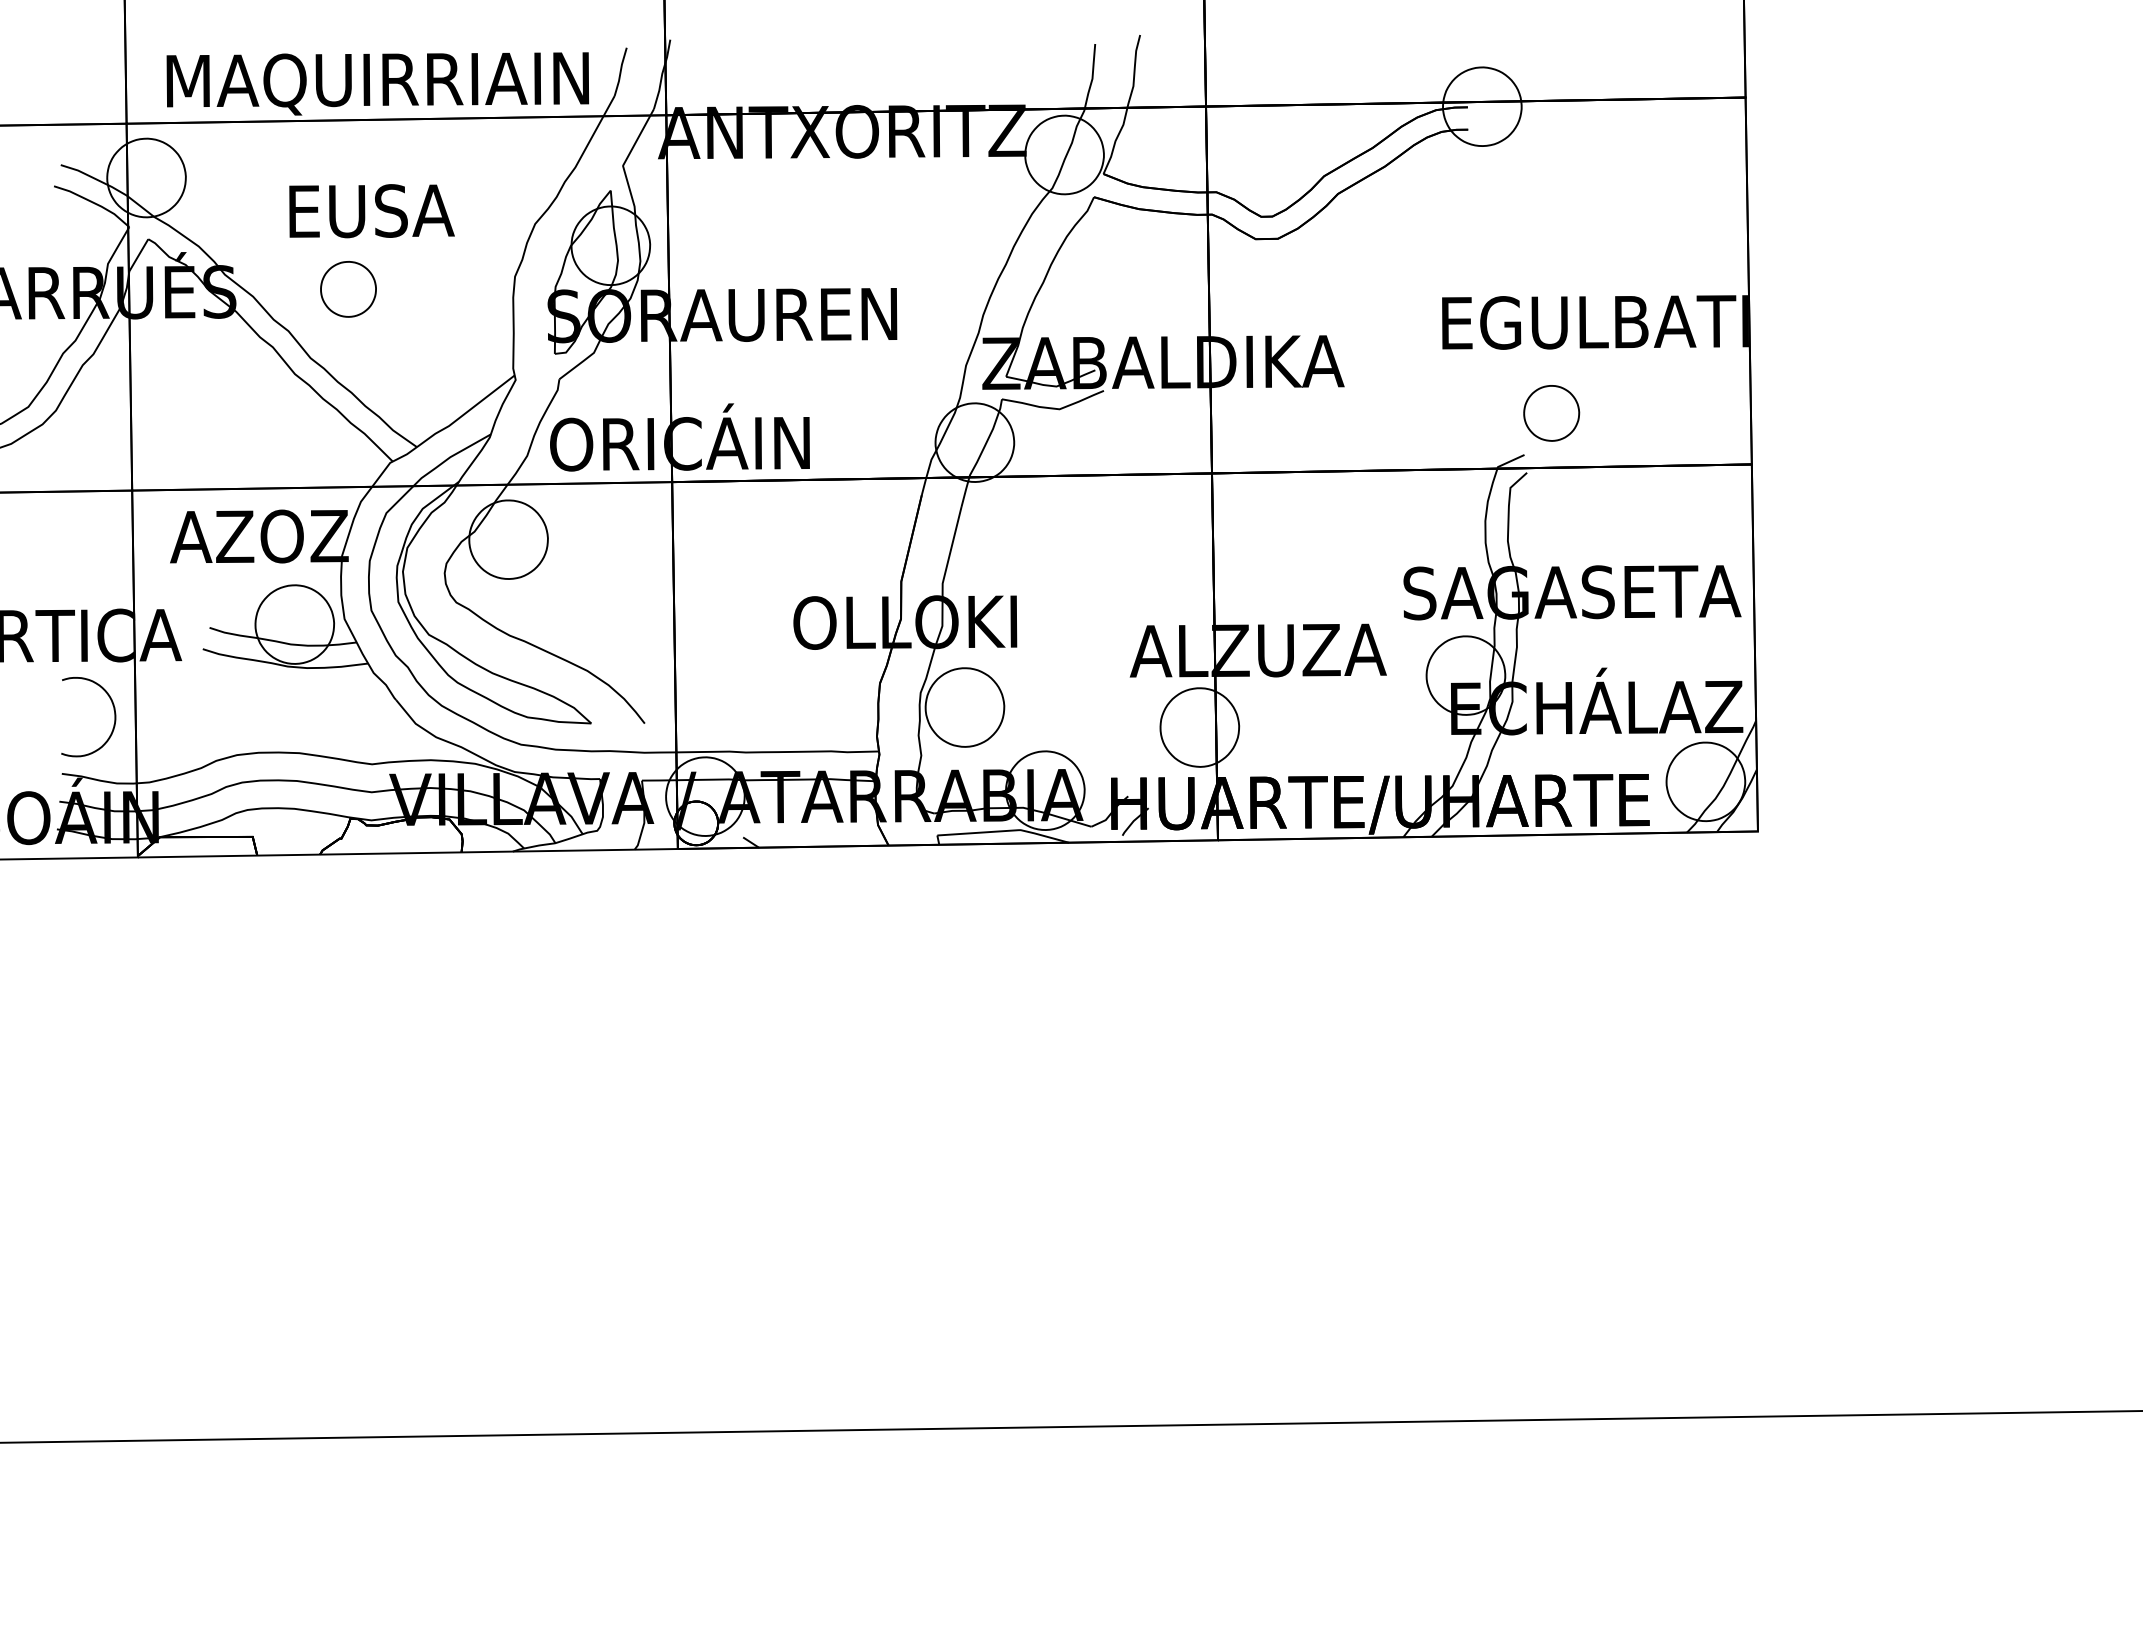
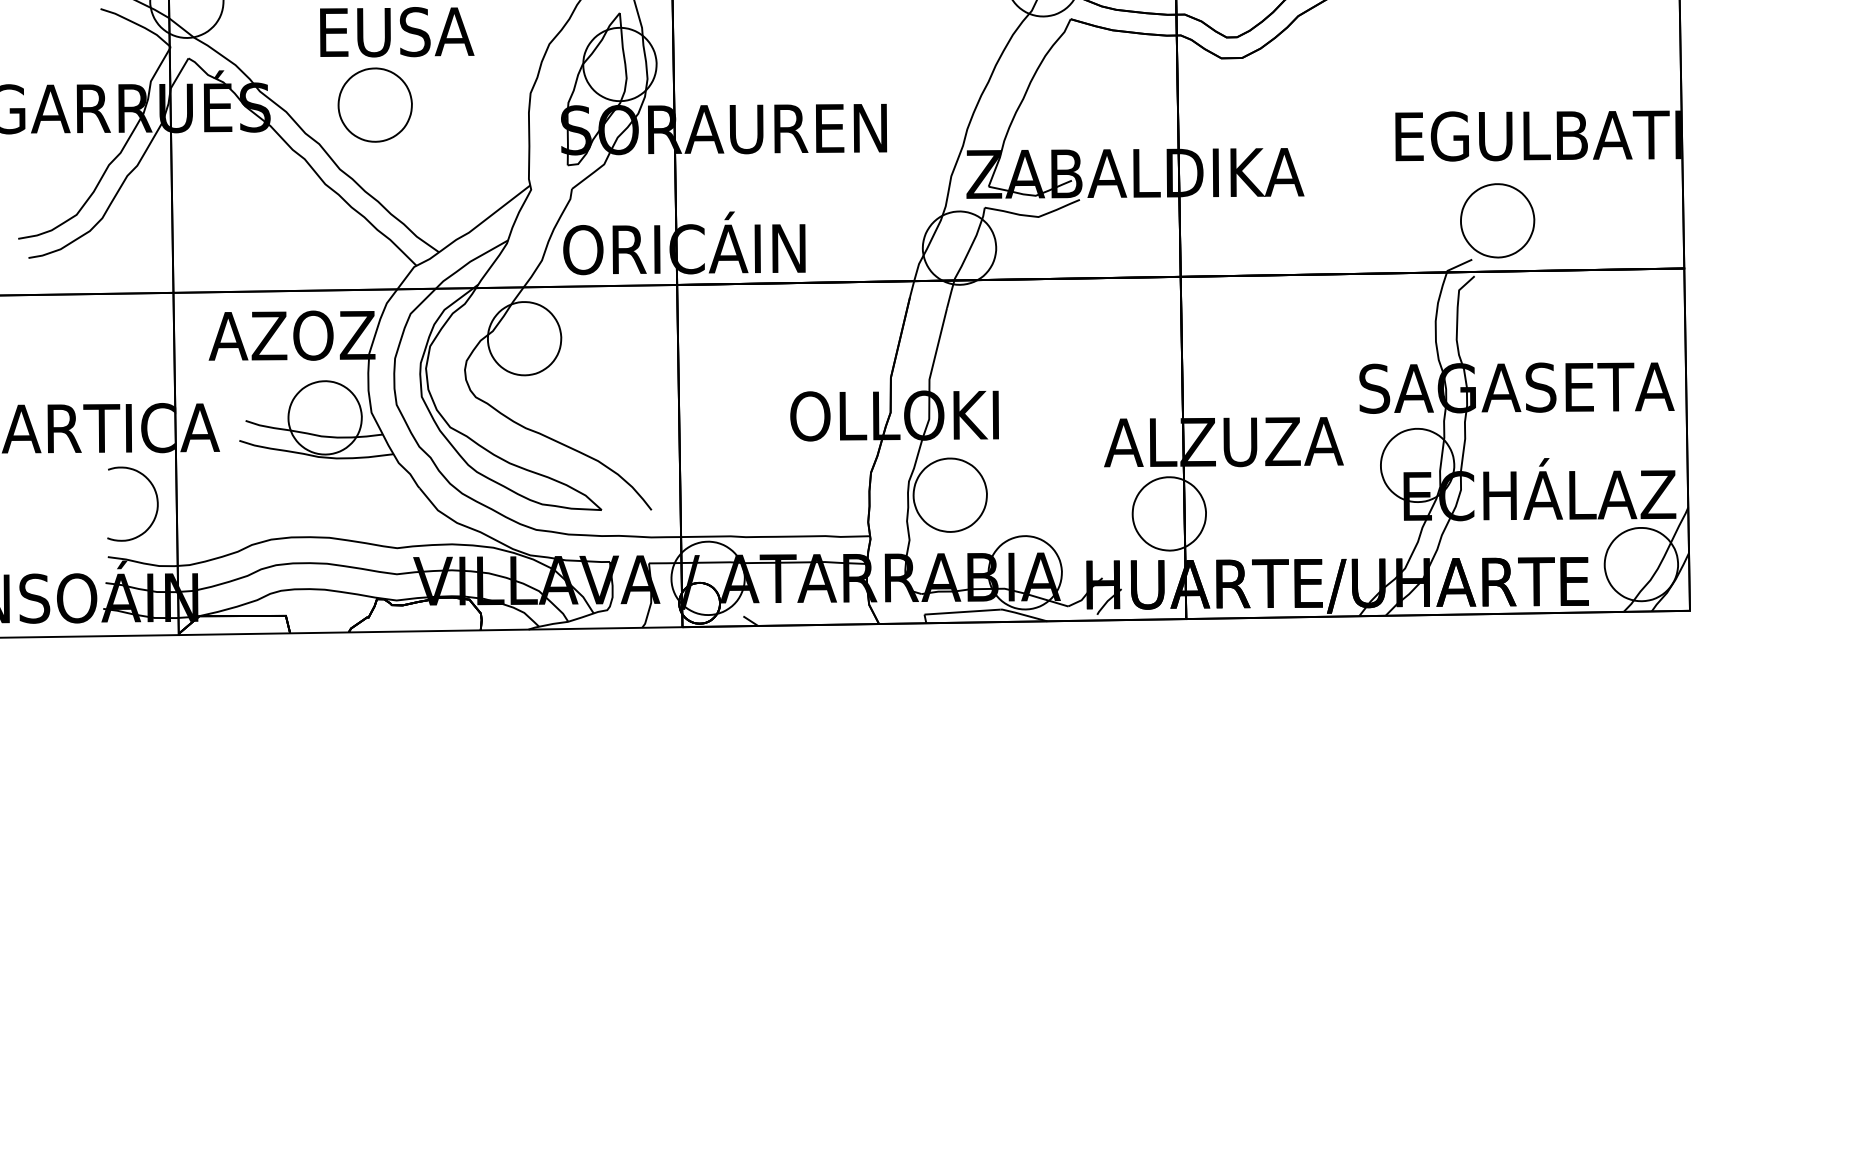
part: (348, 289) -> (375, 105), size x1.43
part: (1551, 413) -> (1497, 220), size x1.43

